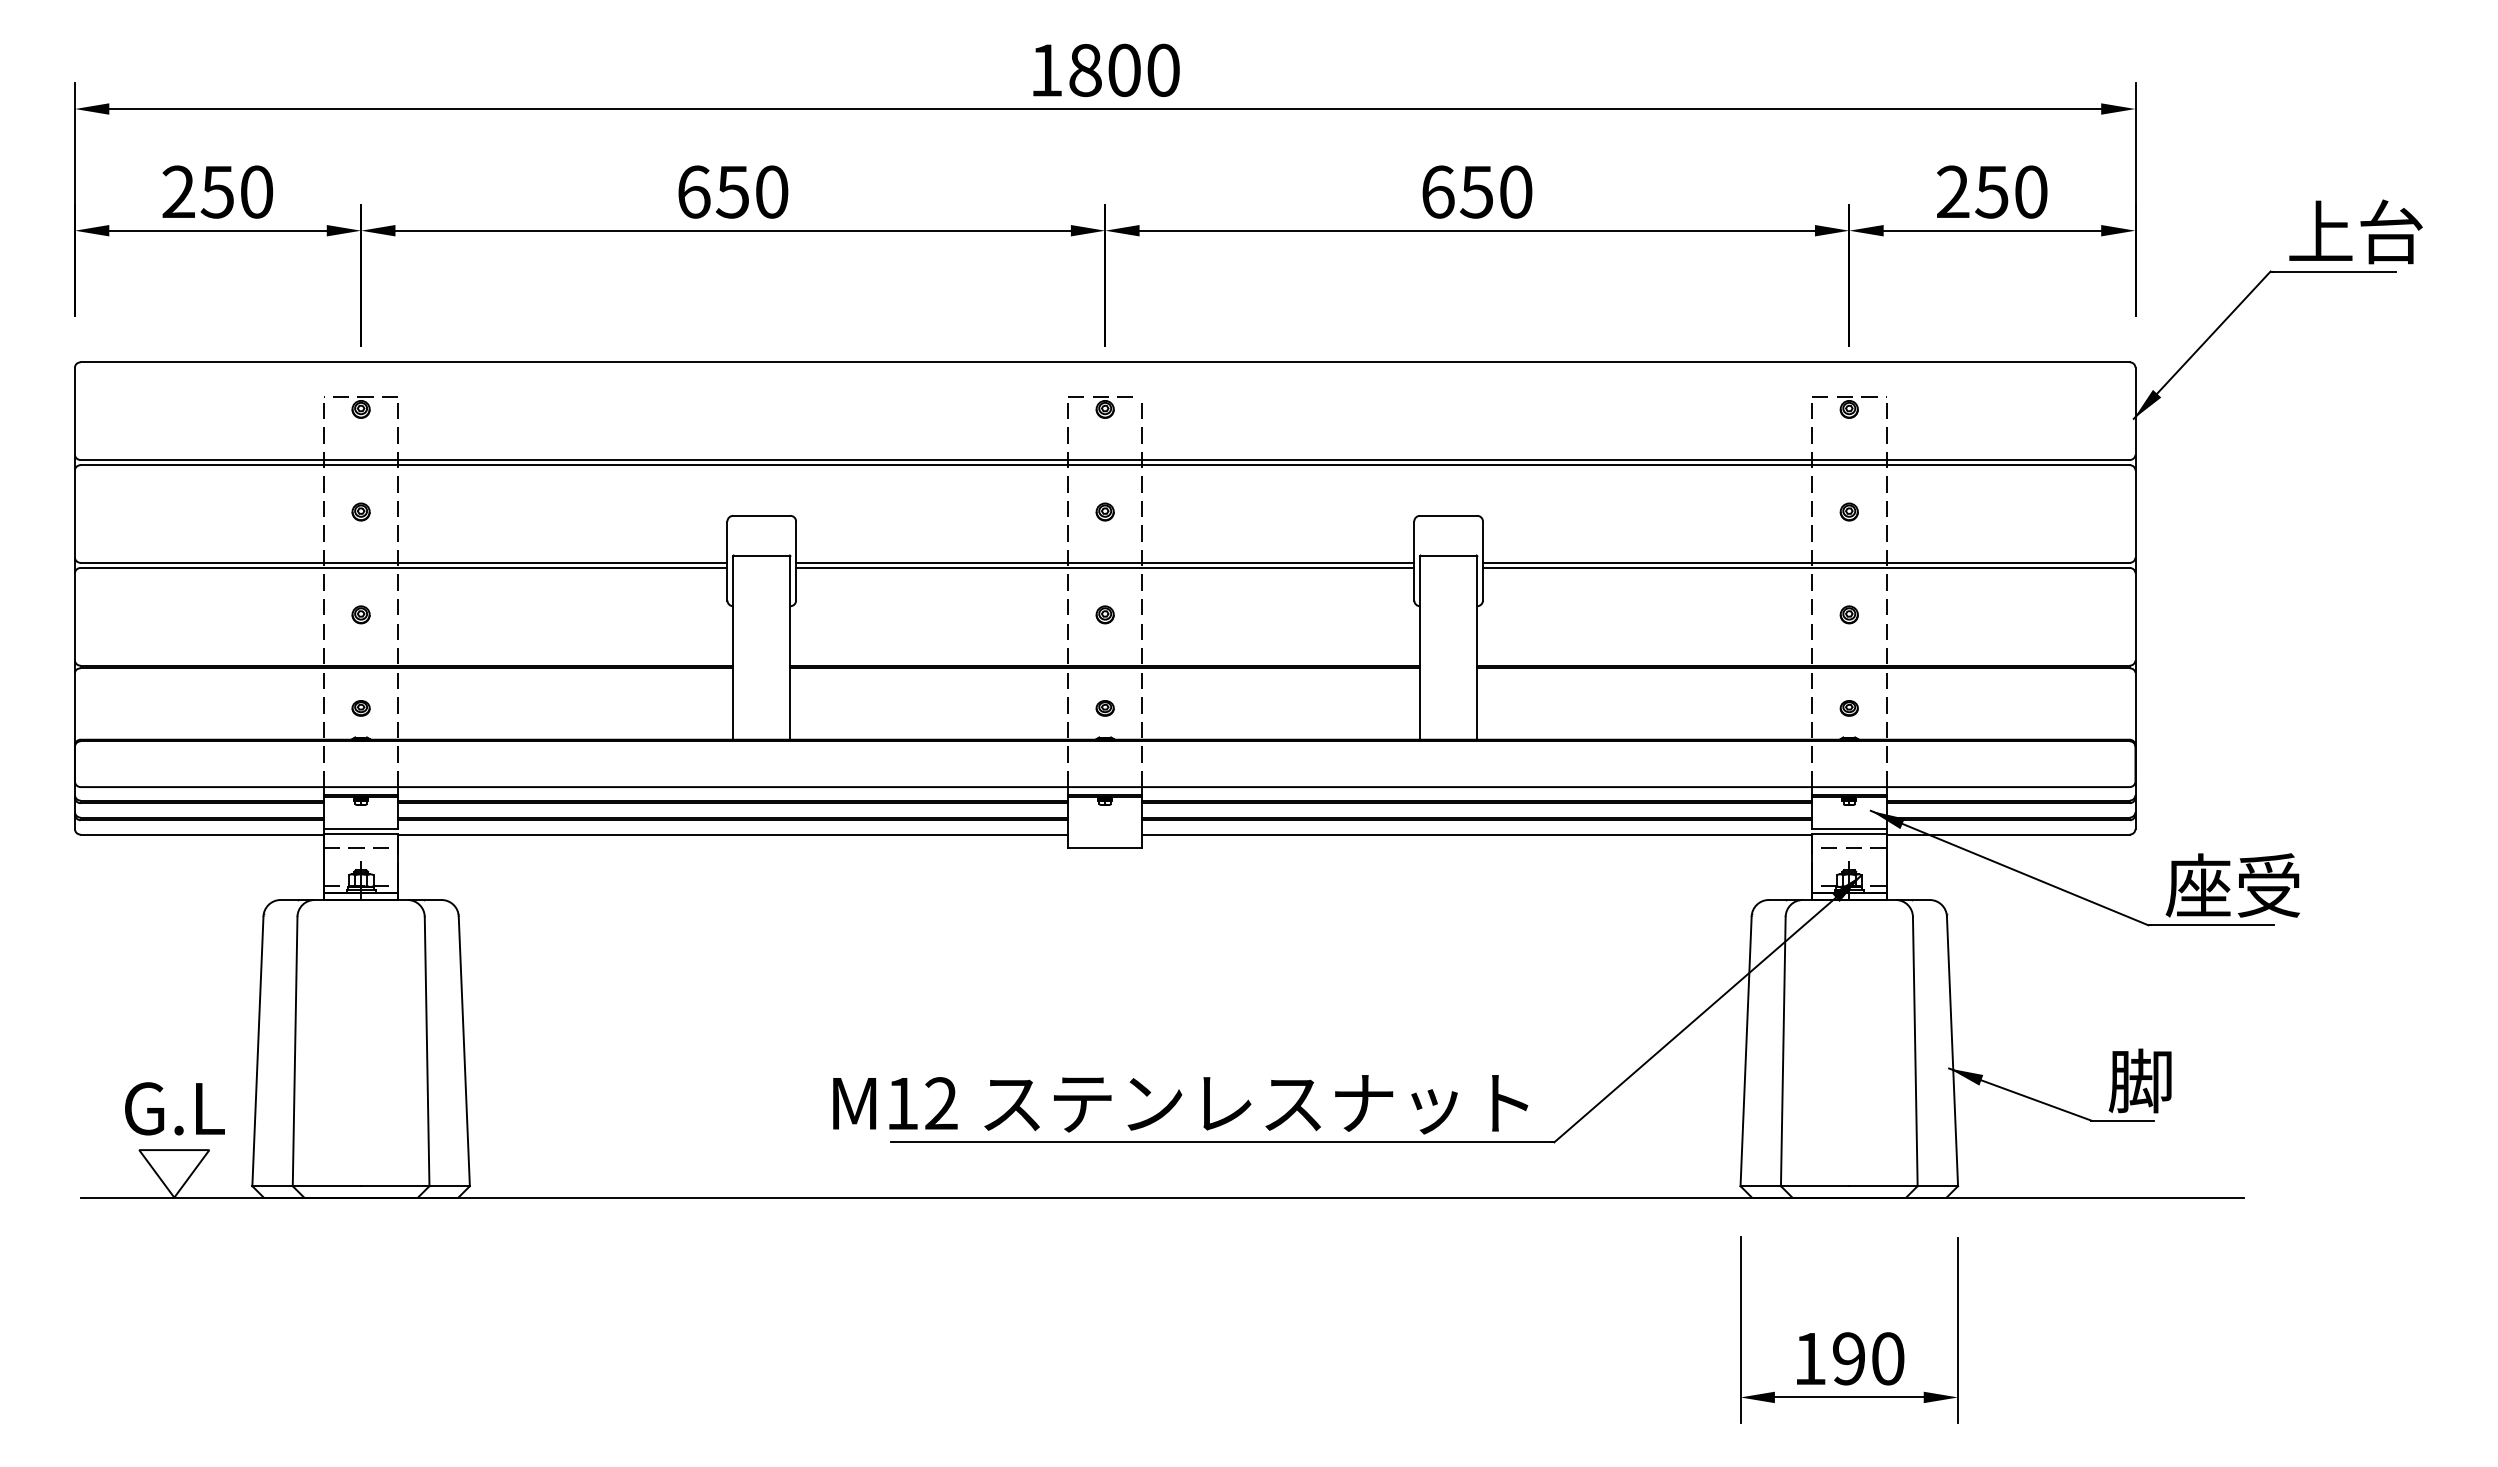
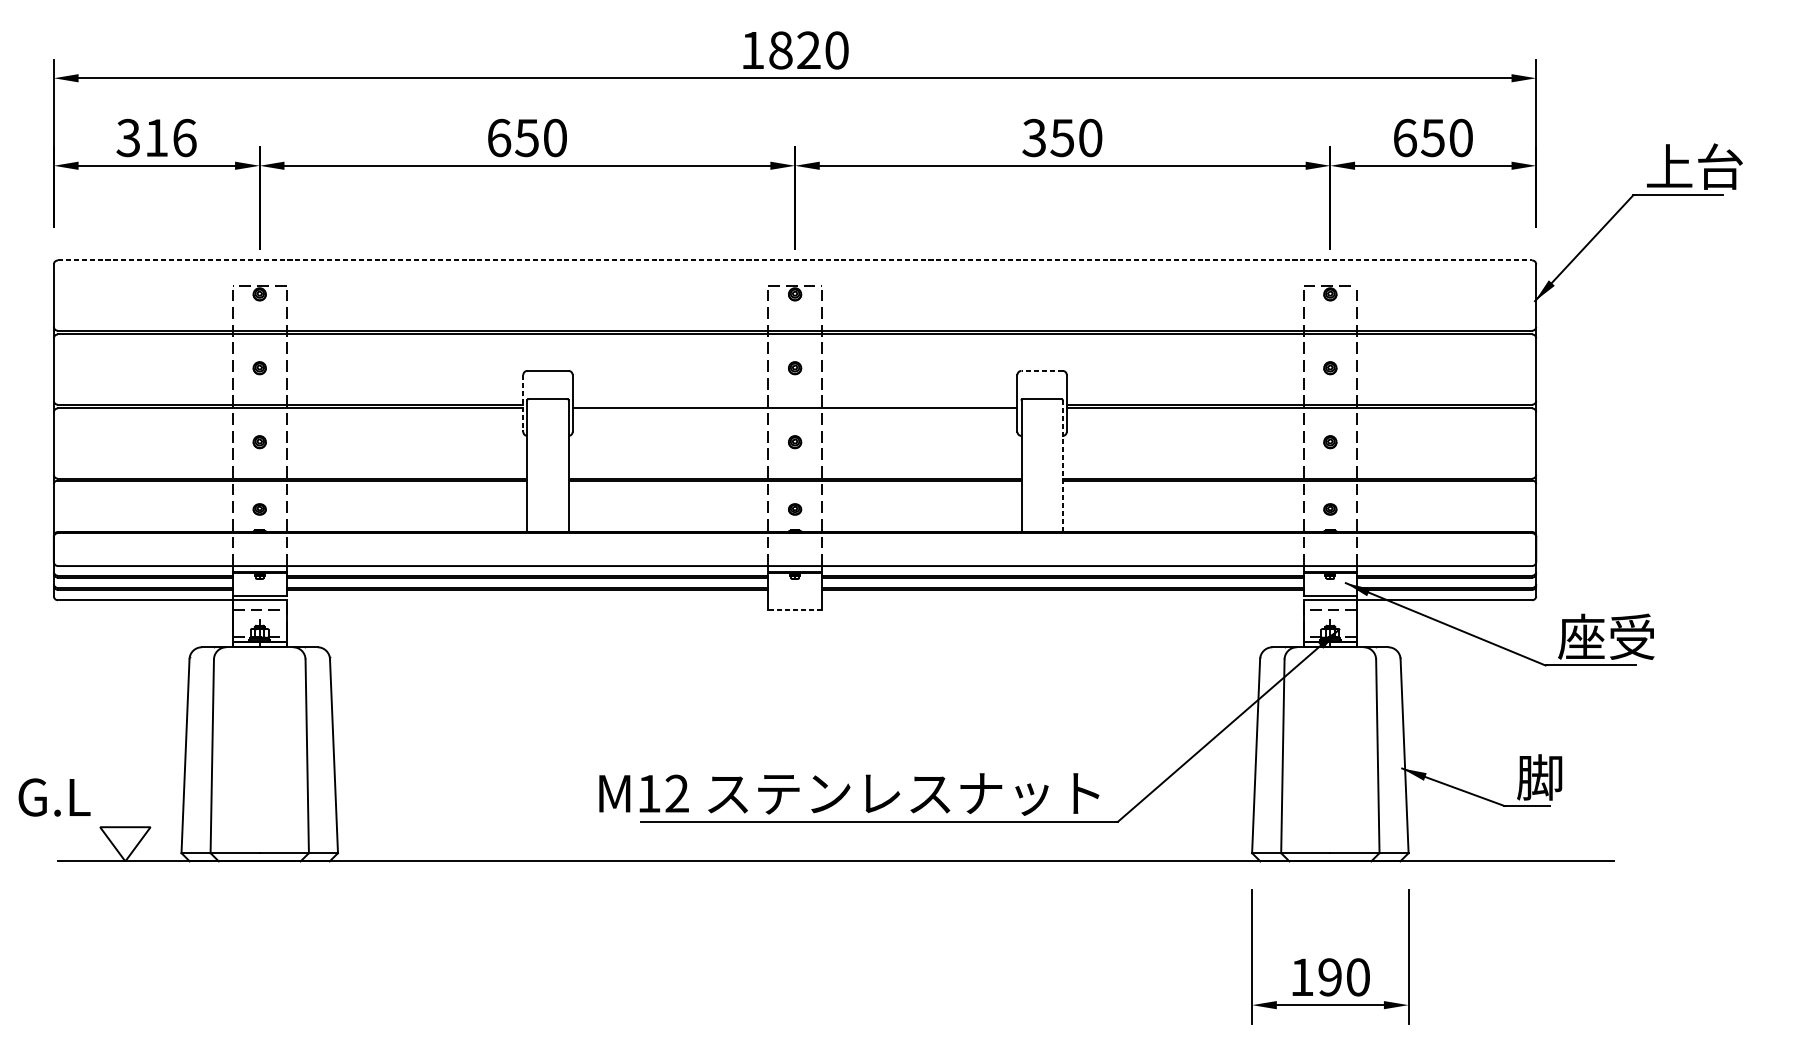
text: (1124, 70) -> (808, 50), 1800 -> 1820
text: (217, 191) -> (156, 137), 250 -> 316
text: (1437, 191) -> (1034, 137), 650 -> 350
text: (1953, 191) -> (1405, 137), 250 -> 650
line: (1105, 362) -> (795, 260), solid -> dashed
line: (1448, 515) -> (1042, 370), solid -> dashed
line: (727, 561) -> (523, 403), solid -> dashed
line: (1105, 562) -> (795, 404), removed
line: (1477, 647) -> (1062, 465), solid -> dashed
line: (733, 834) -> (527, 600), removed
line: (1477, 834) -> (1062, 600), removed
line: (1104, 847) -> (794, 609), solid -> dashed
text: (174, 1108) -> (54, 797), moved

